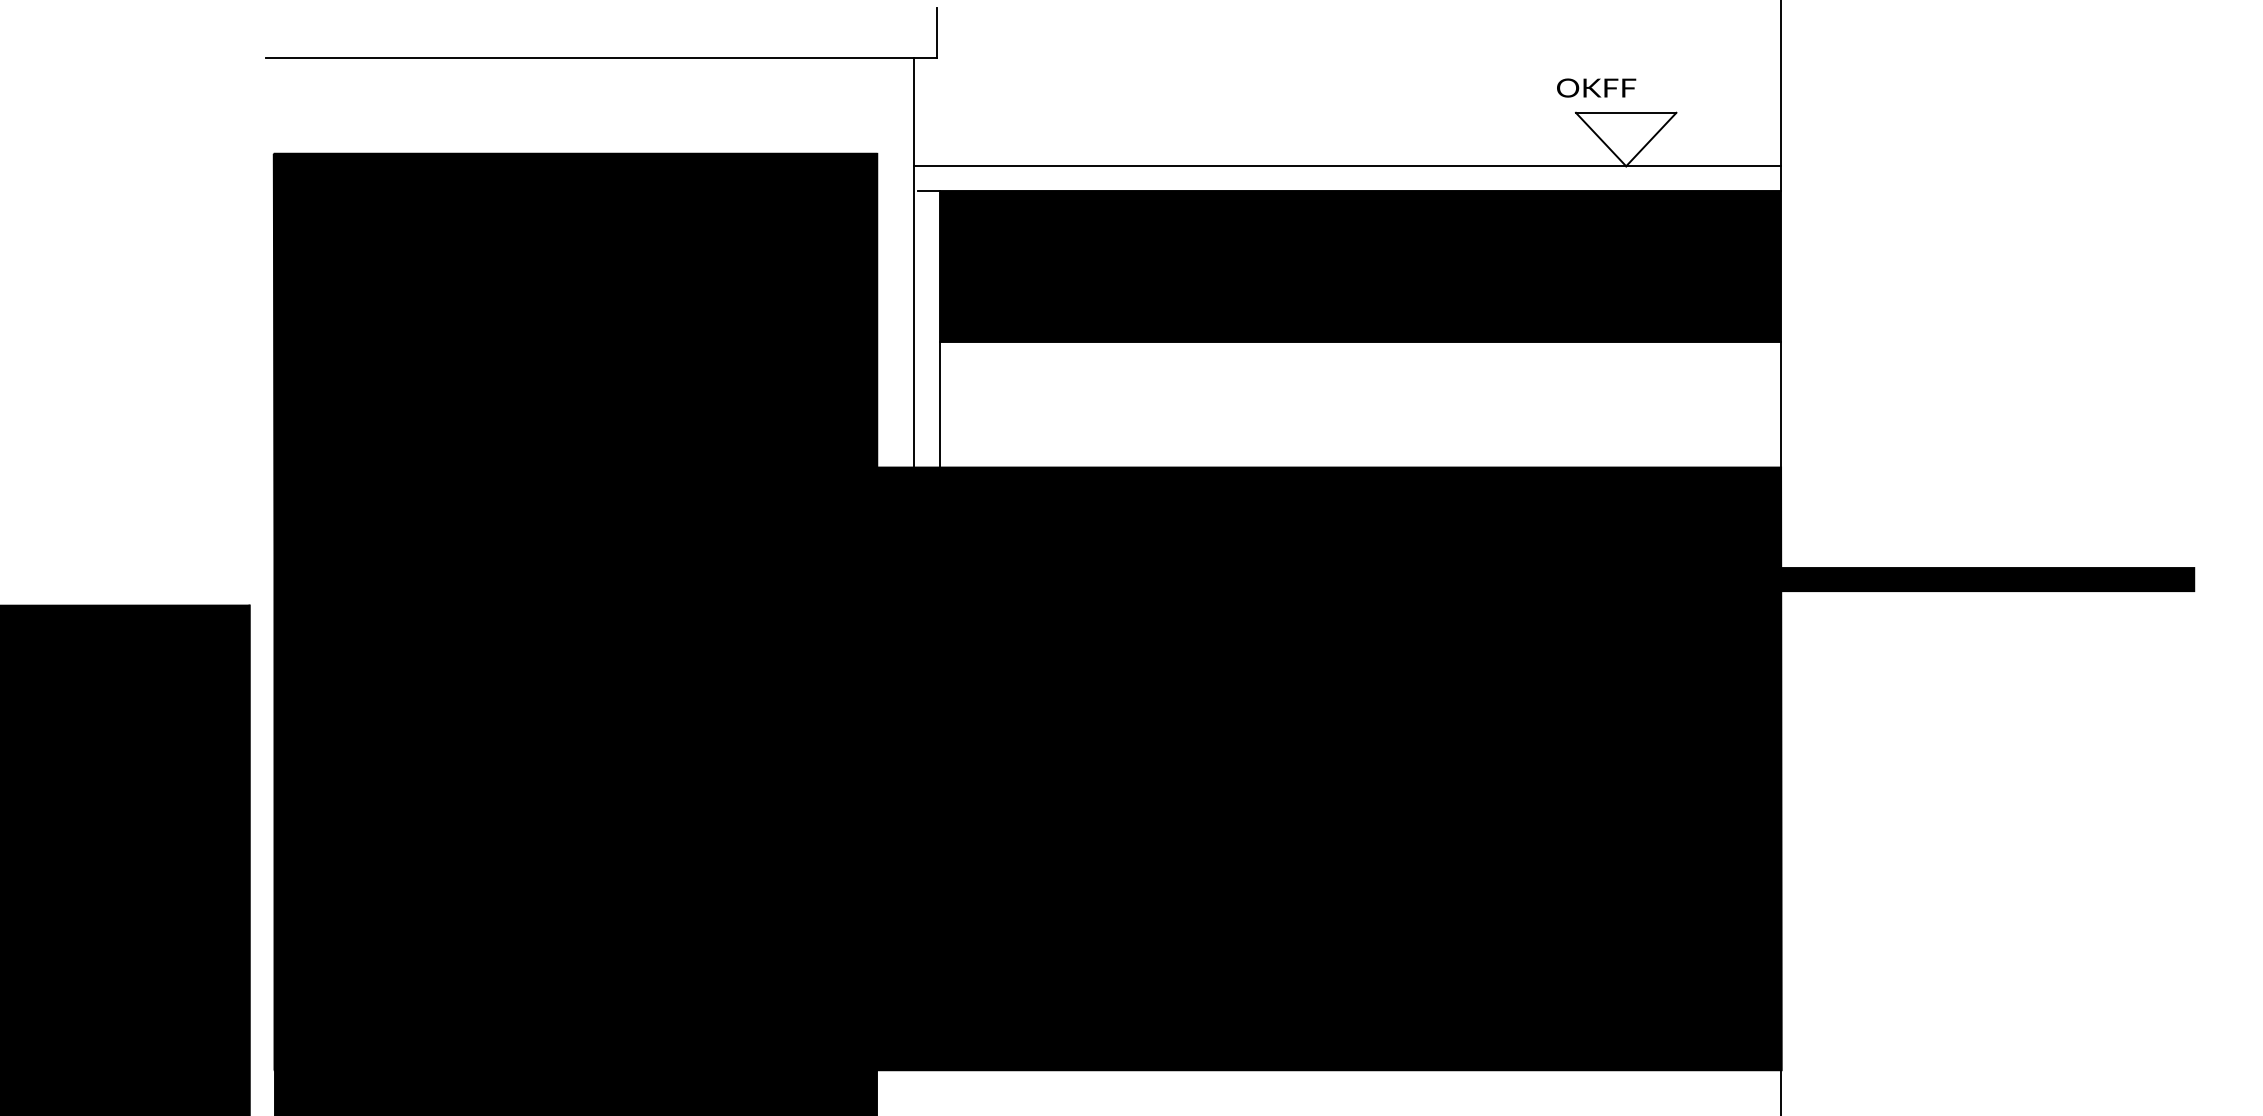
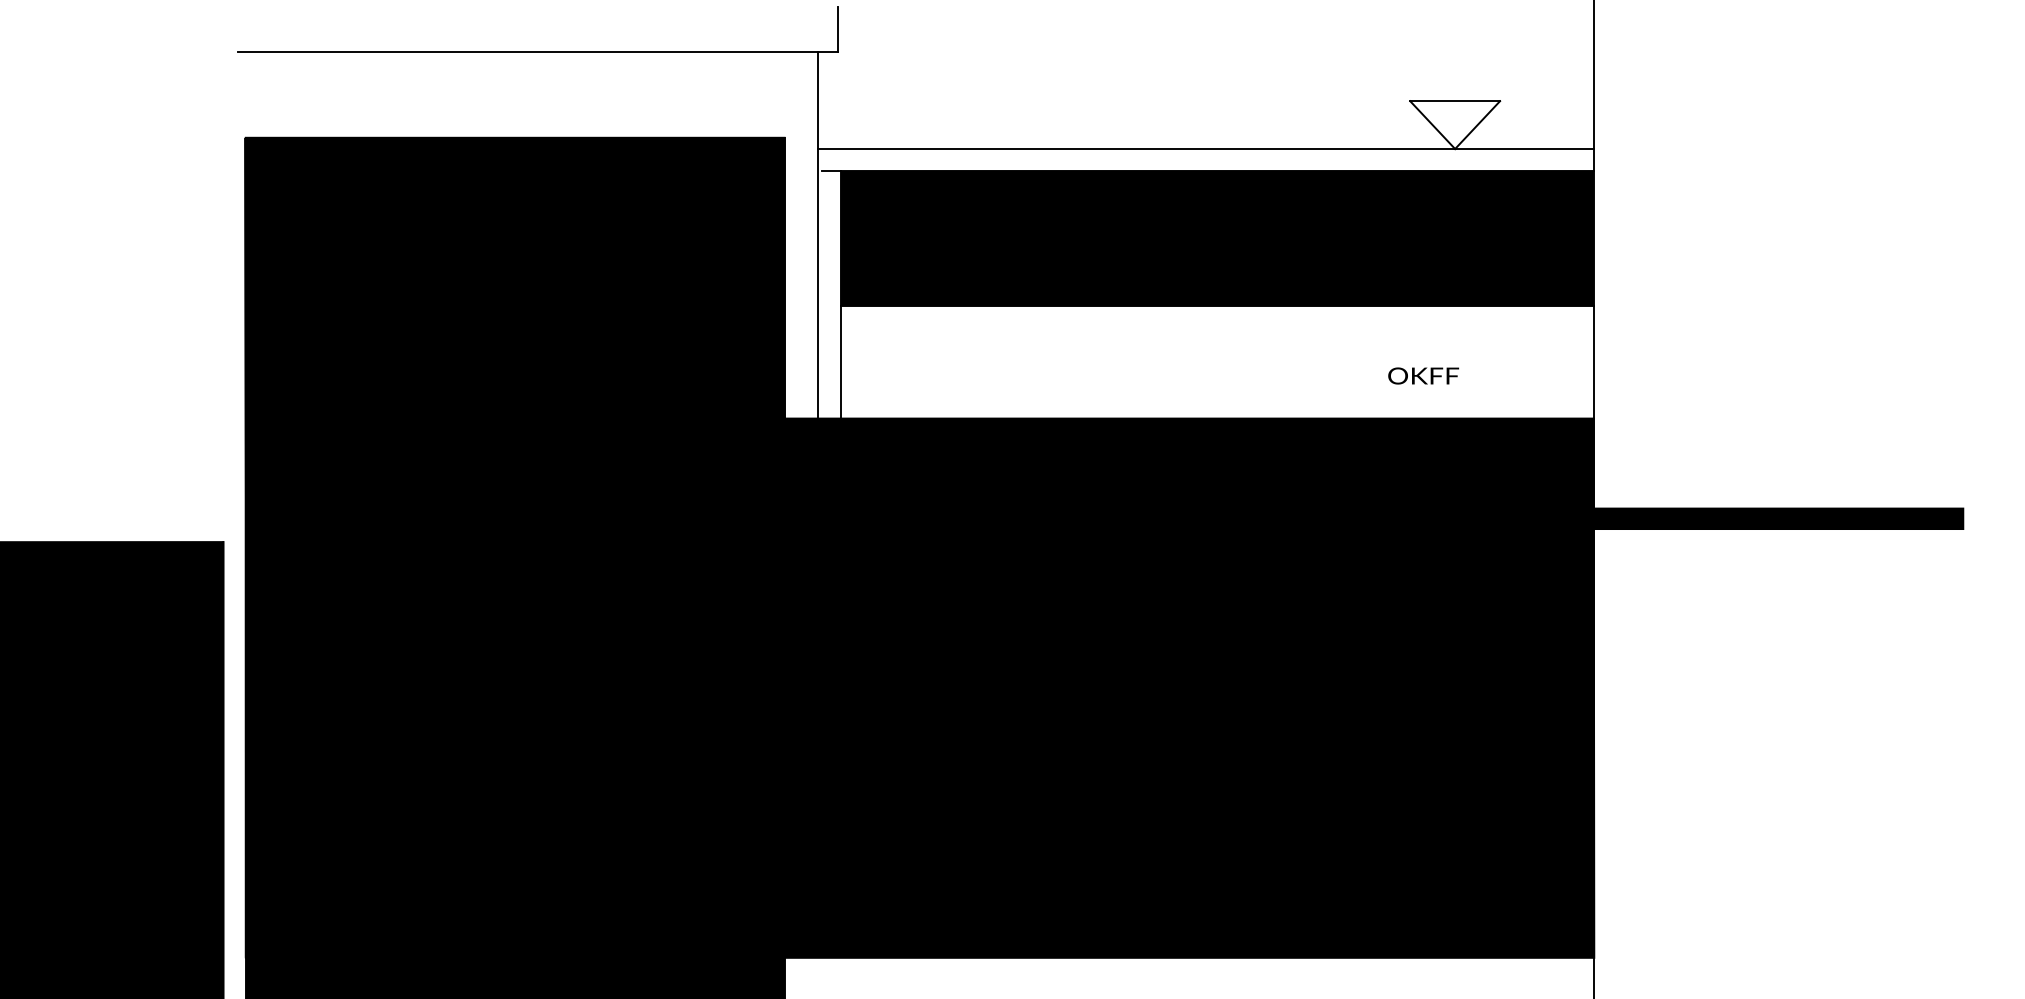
text: (1596, 87) -> (1423, 375), moved

